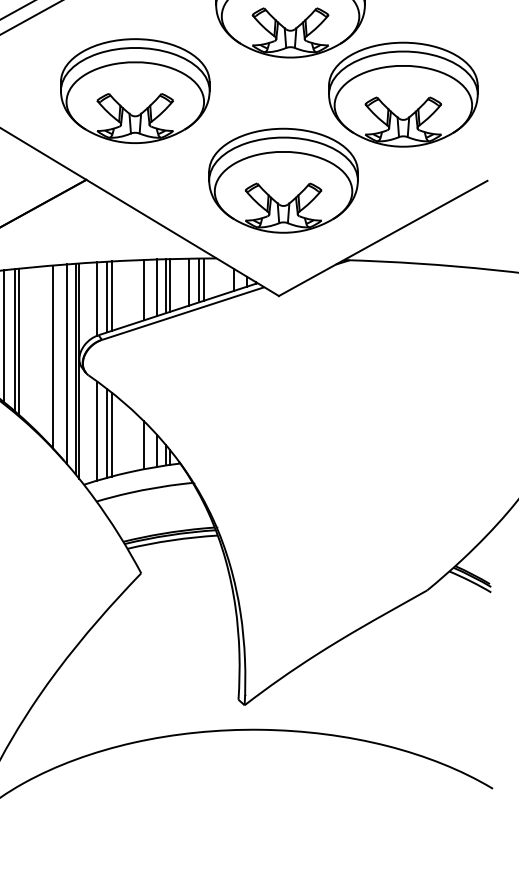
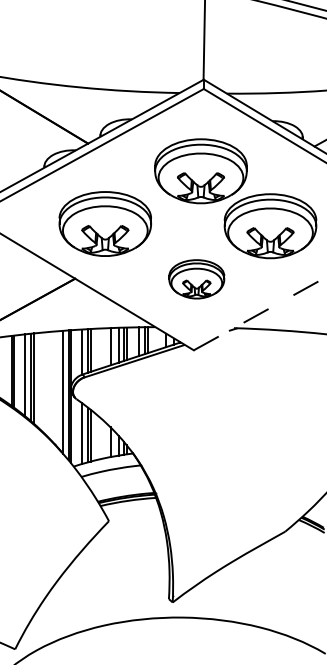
part: (283, 181) -> (196, 279), size x0.6
line: (383, 237) -> (258, 314), solid -> dashed
line: (52, 356) -> (54, 387), removed

